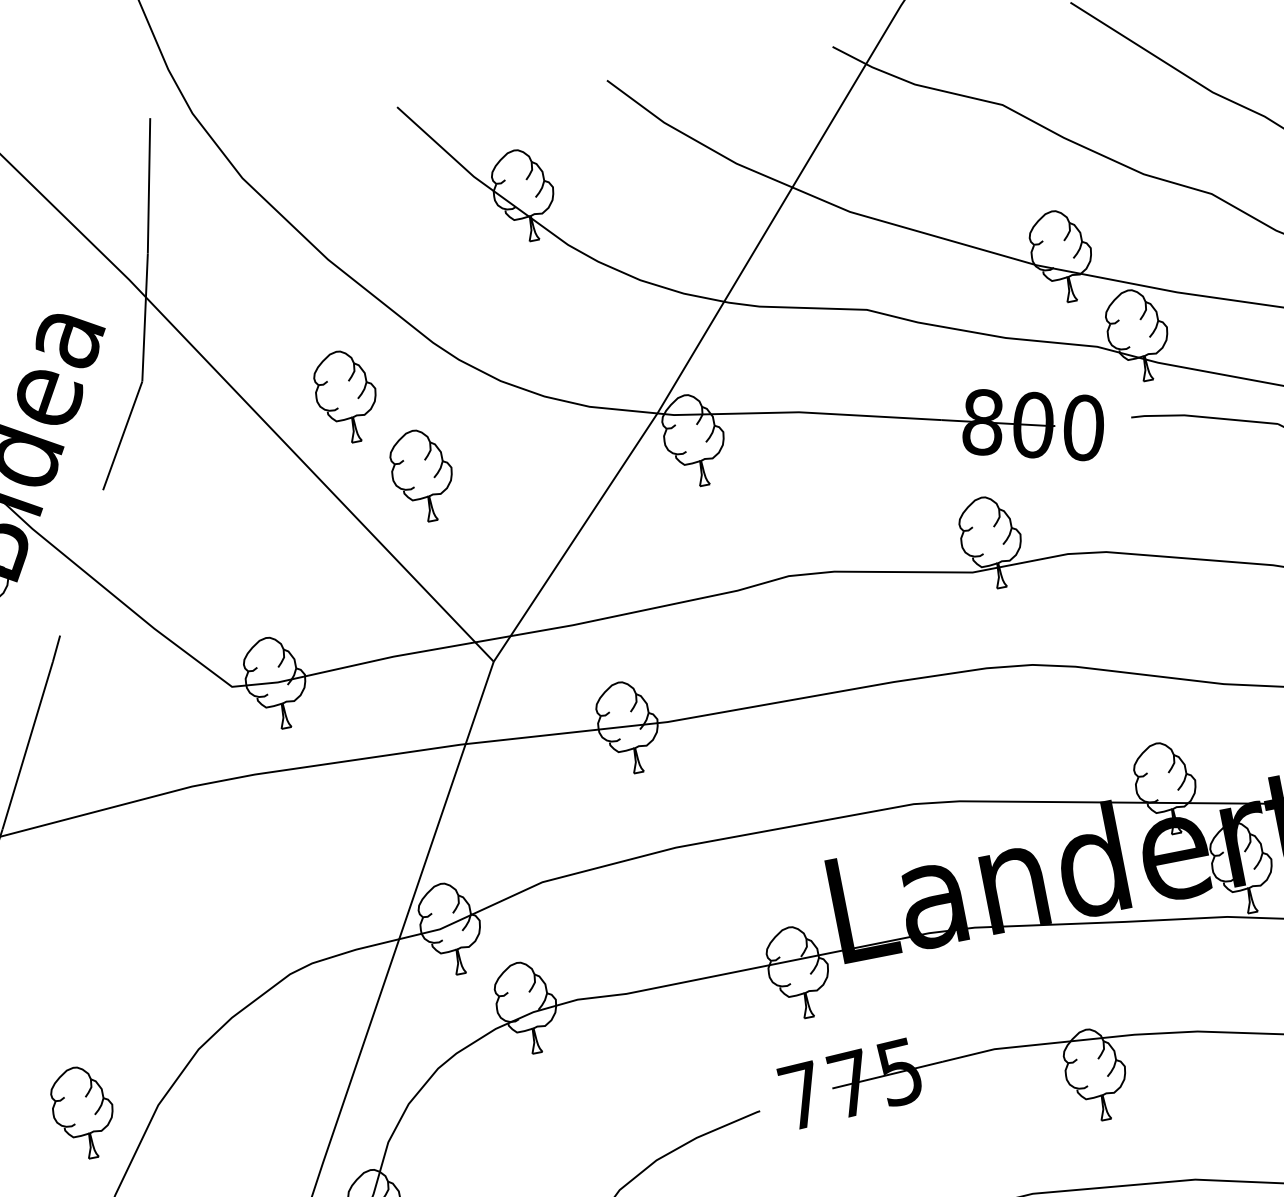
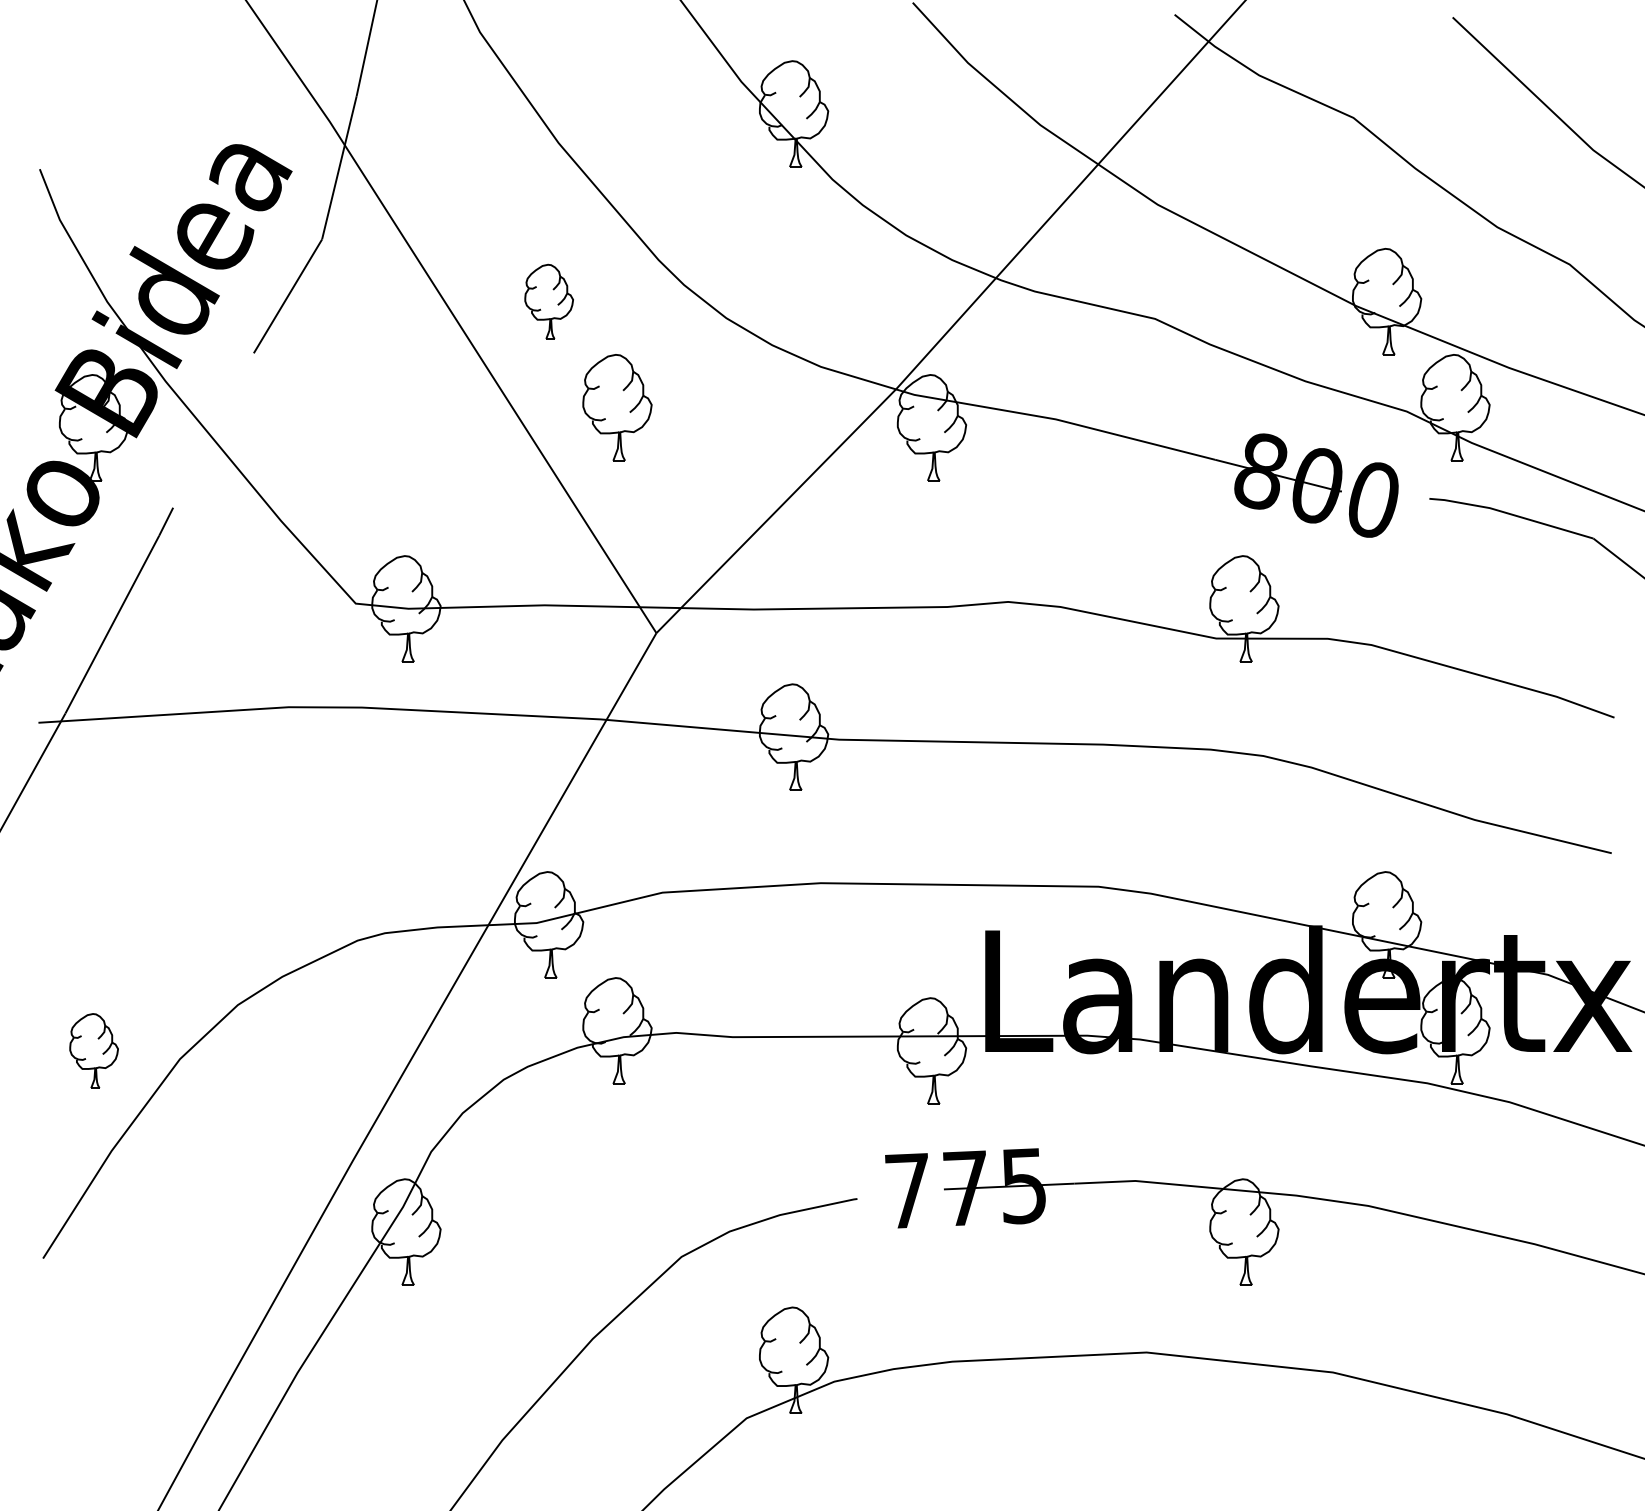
part: (346, 396) -> (549, 301), size x0.7
part: (83, 1112) -> (94, 1050), size x0.7

